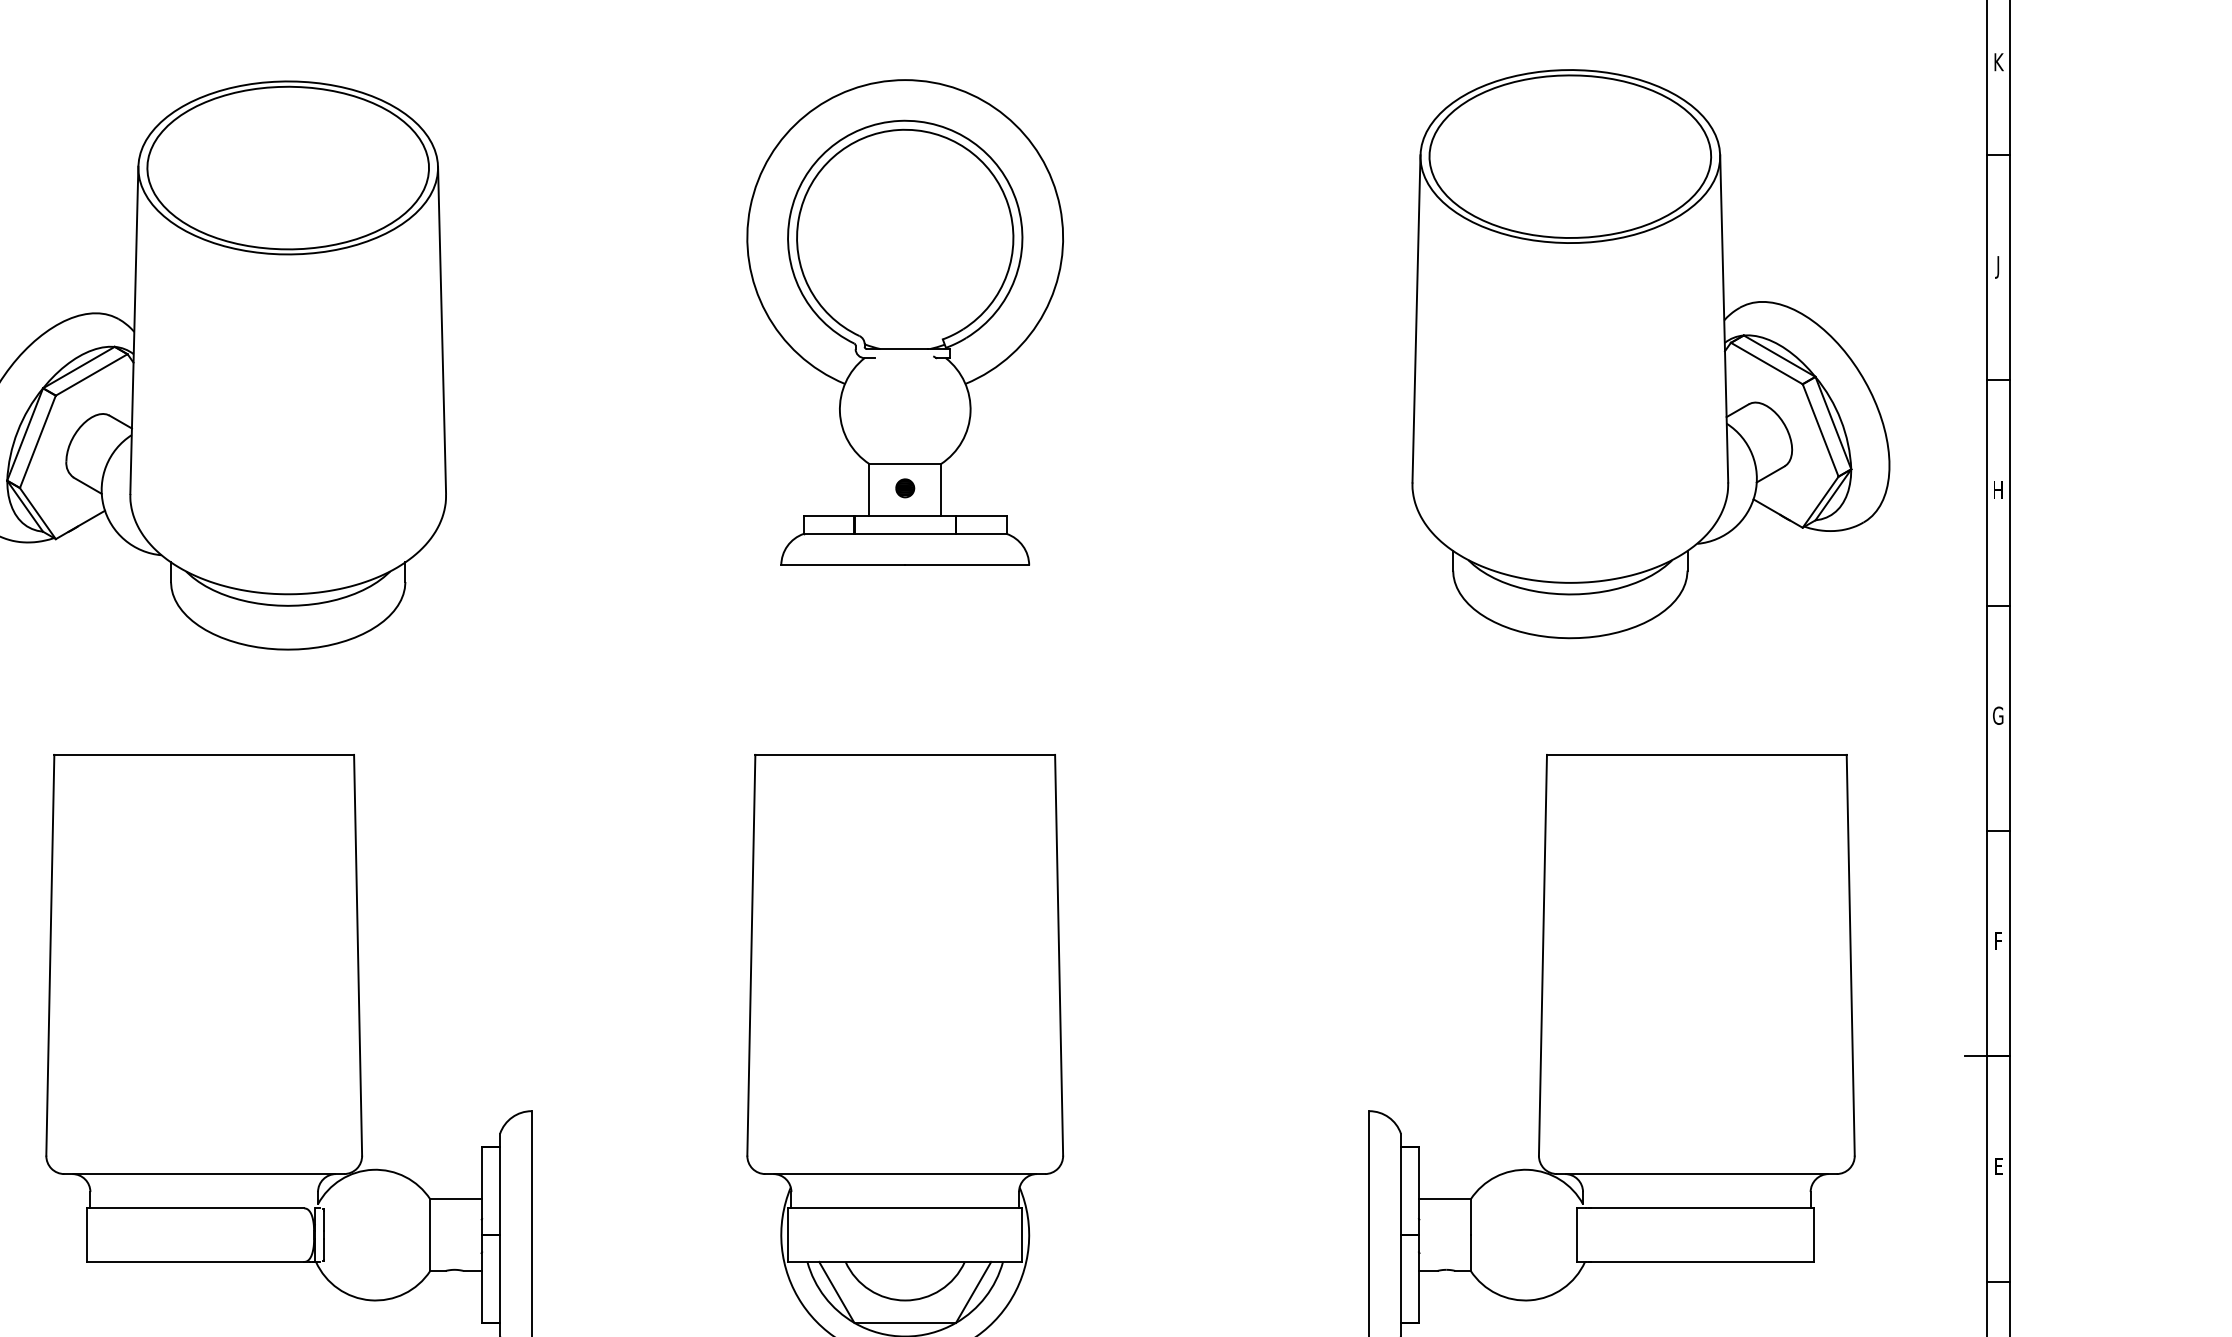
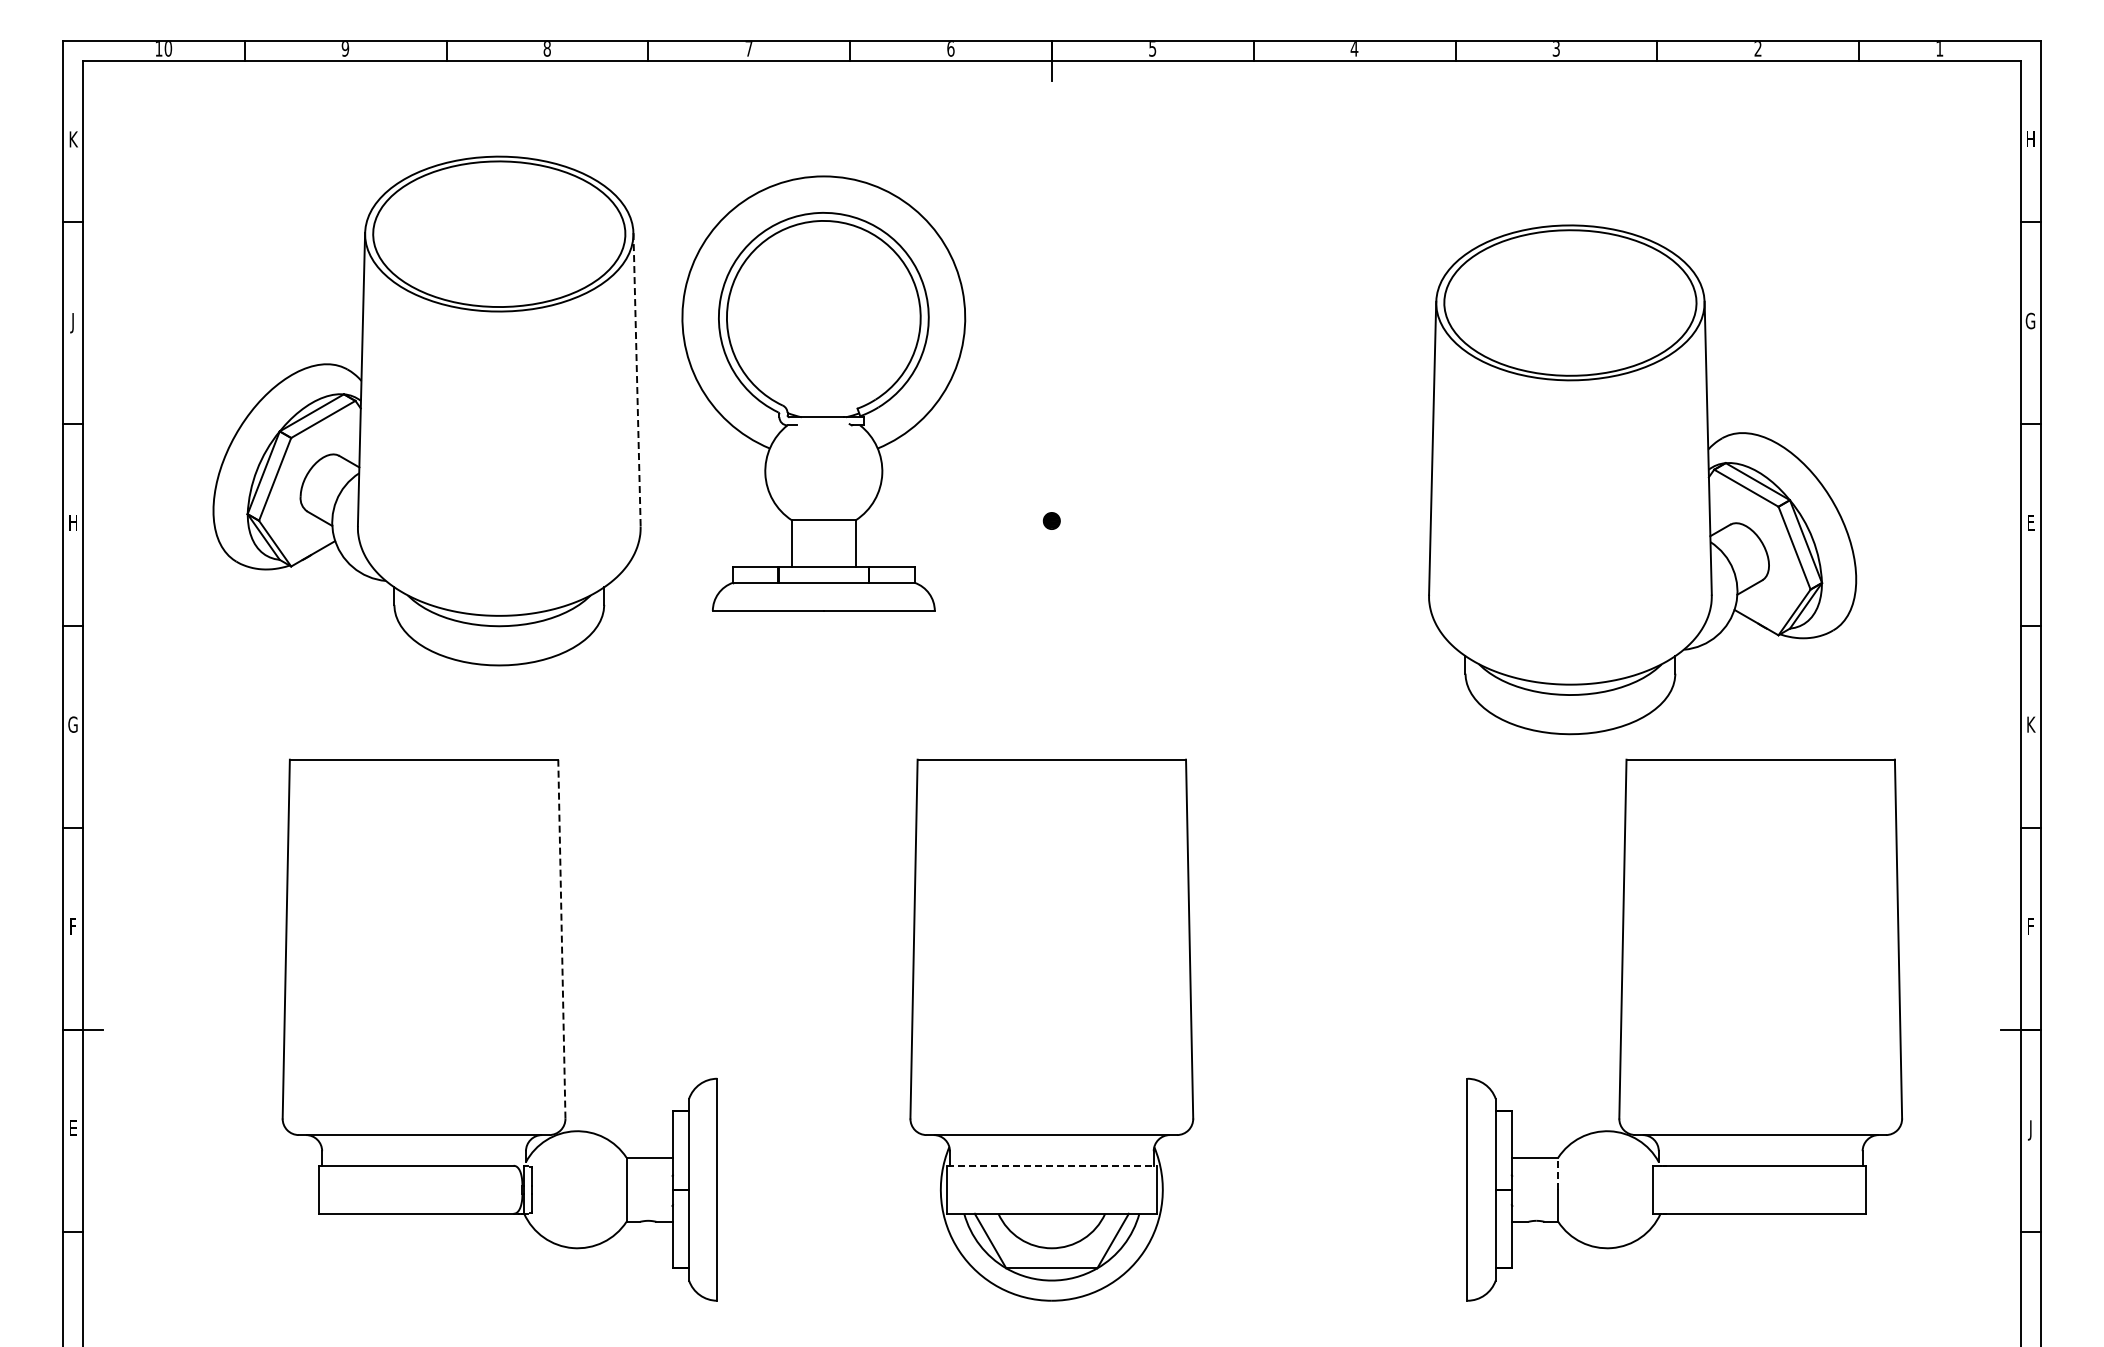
text: (1999, 62) -> (2031, 139), K -> H
text: (1998, 266) -> (2030, 322), J -> G
part: (904, 322) -> (823, 393), moved
line: (442, 330) -> (637, 379), solid -> dashed
part: (1650, 353) -> (1642, 479), moved
text: (1998, 490) -> (2030, 522), H -> E
text: (1998, 715) -> (2030, 724), G -> K
line: (357, 954) -> (561, 938), solid -> dashed
text: (1998, 1168) -> (2030, 1130), E -> J
line: (904, 1208) -> (1051, 1165), solid -> dashed
line: (1471, 1216) -> (1558, 1173), solid -> dashed

